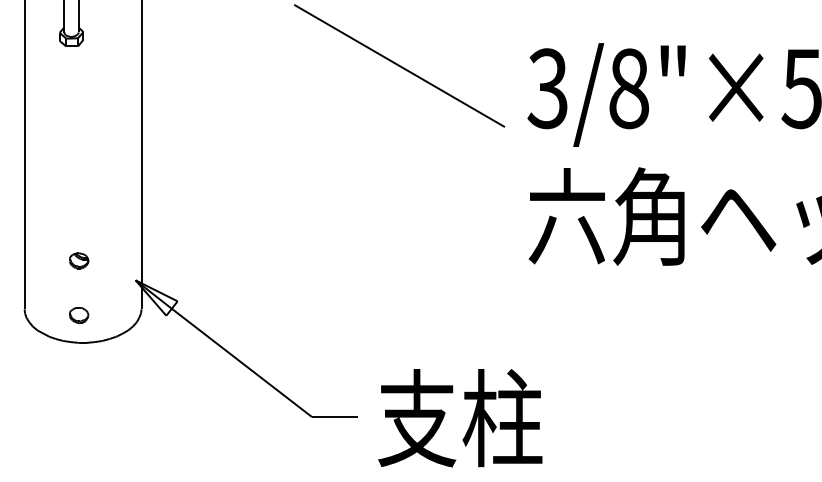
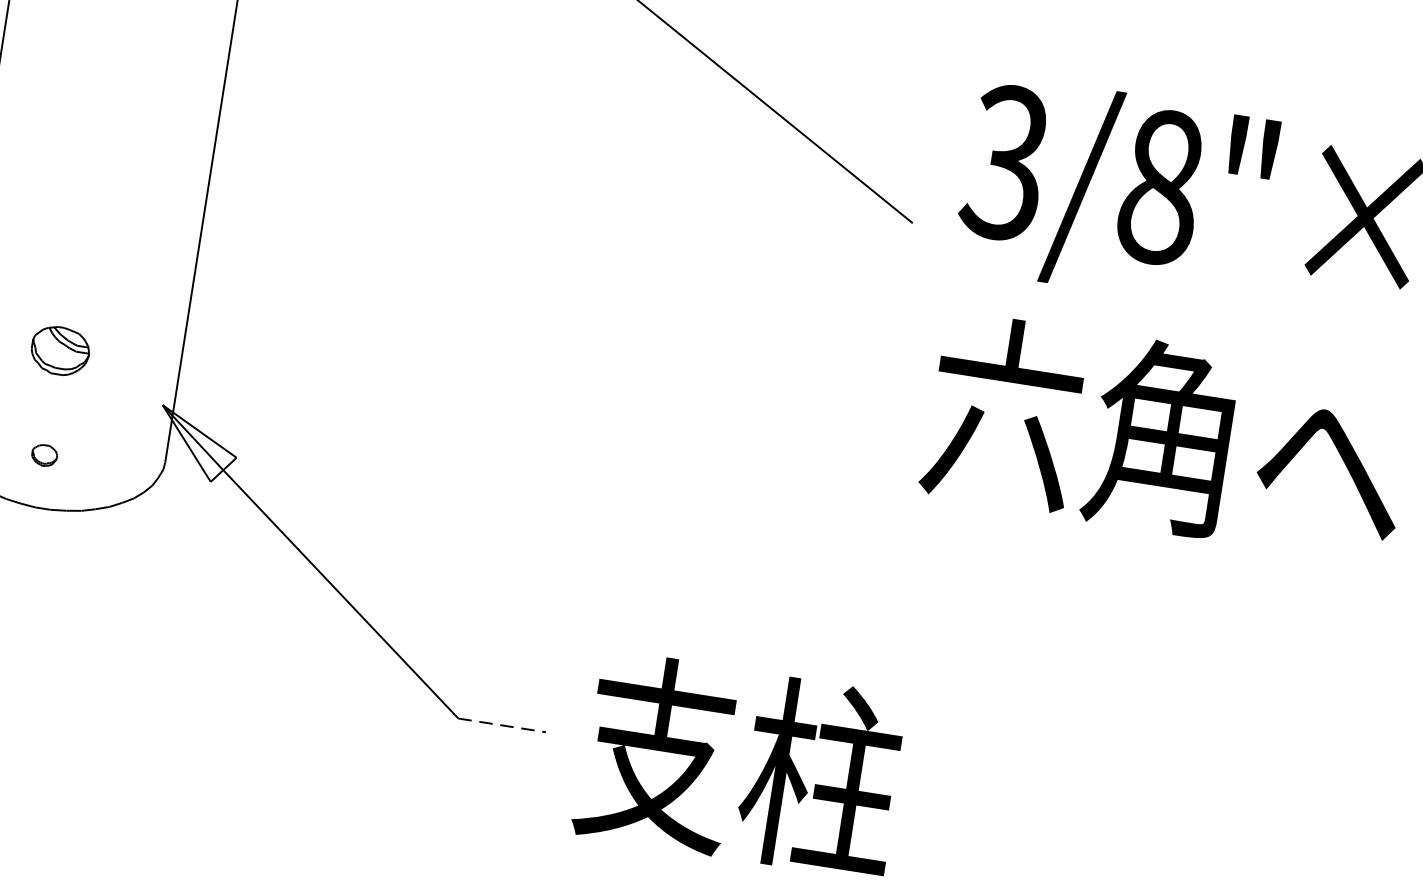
part: (79, 260) -> (61, 350), size x1.6
part: (79, 315) -> (45, 455), size x0.7
line: (335, 417) -> (502, 726), solid -> dashed

